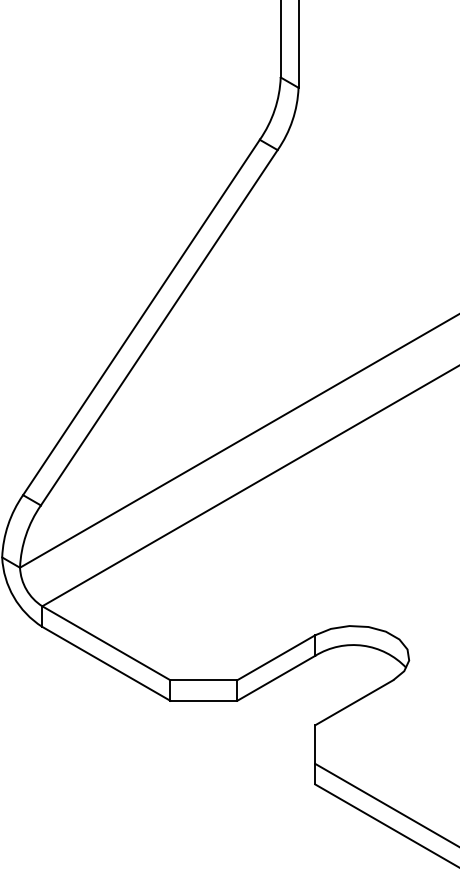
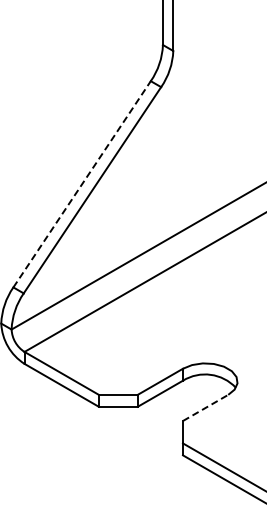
line: (142, 317) -> (82, 184), solid -> dashed
line: (355, 702) -> (206, 407), solid -> dashed

